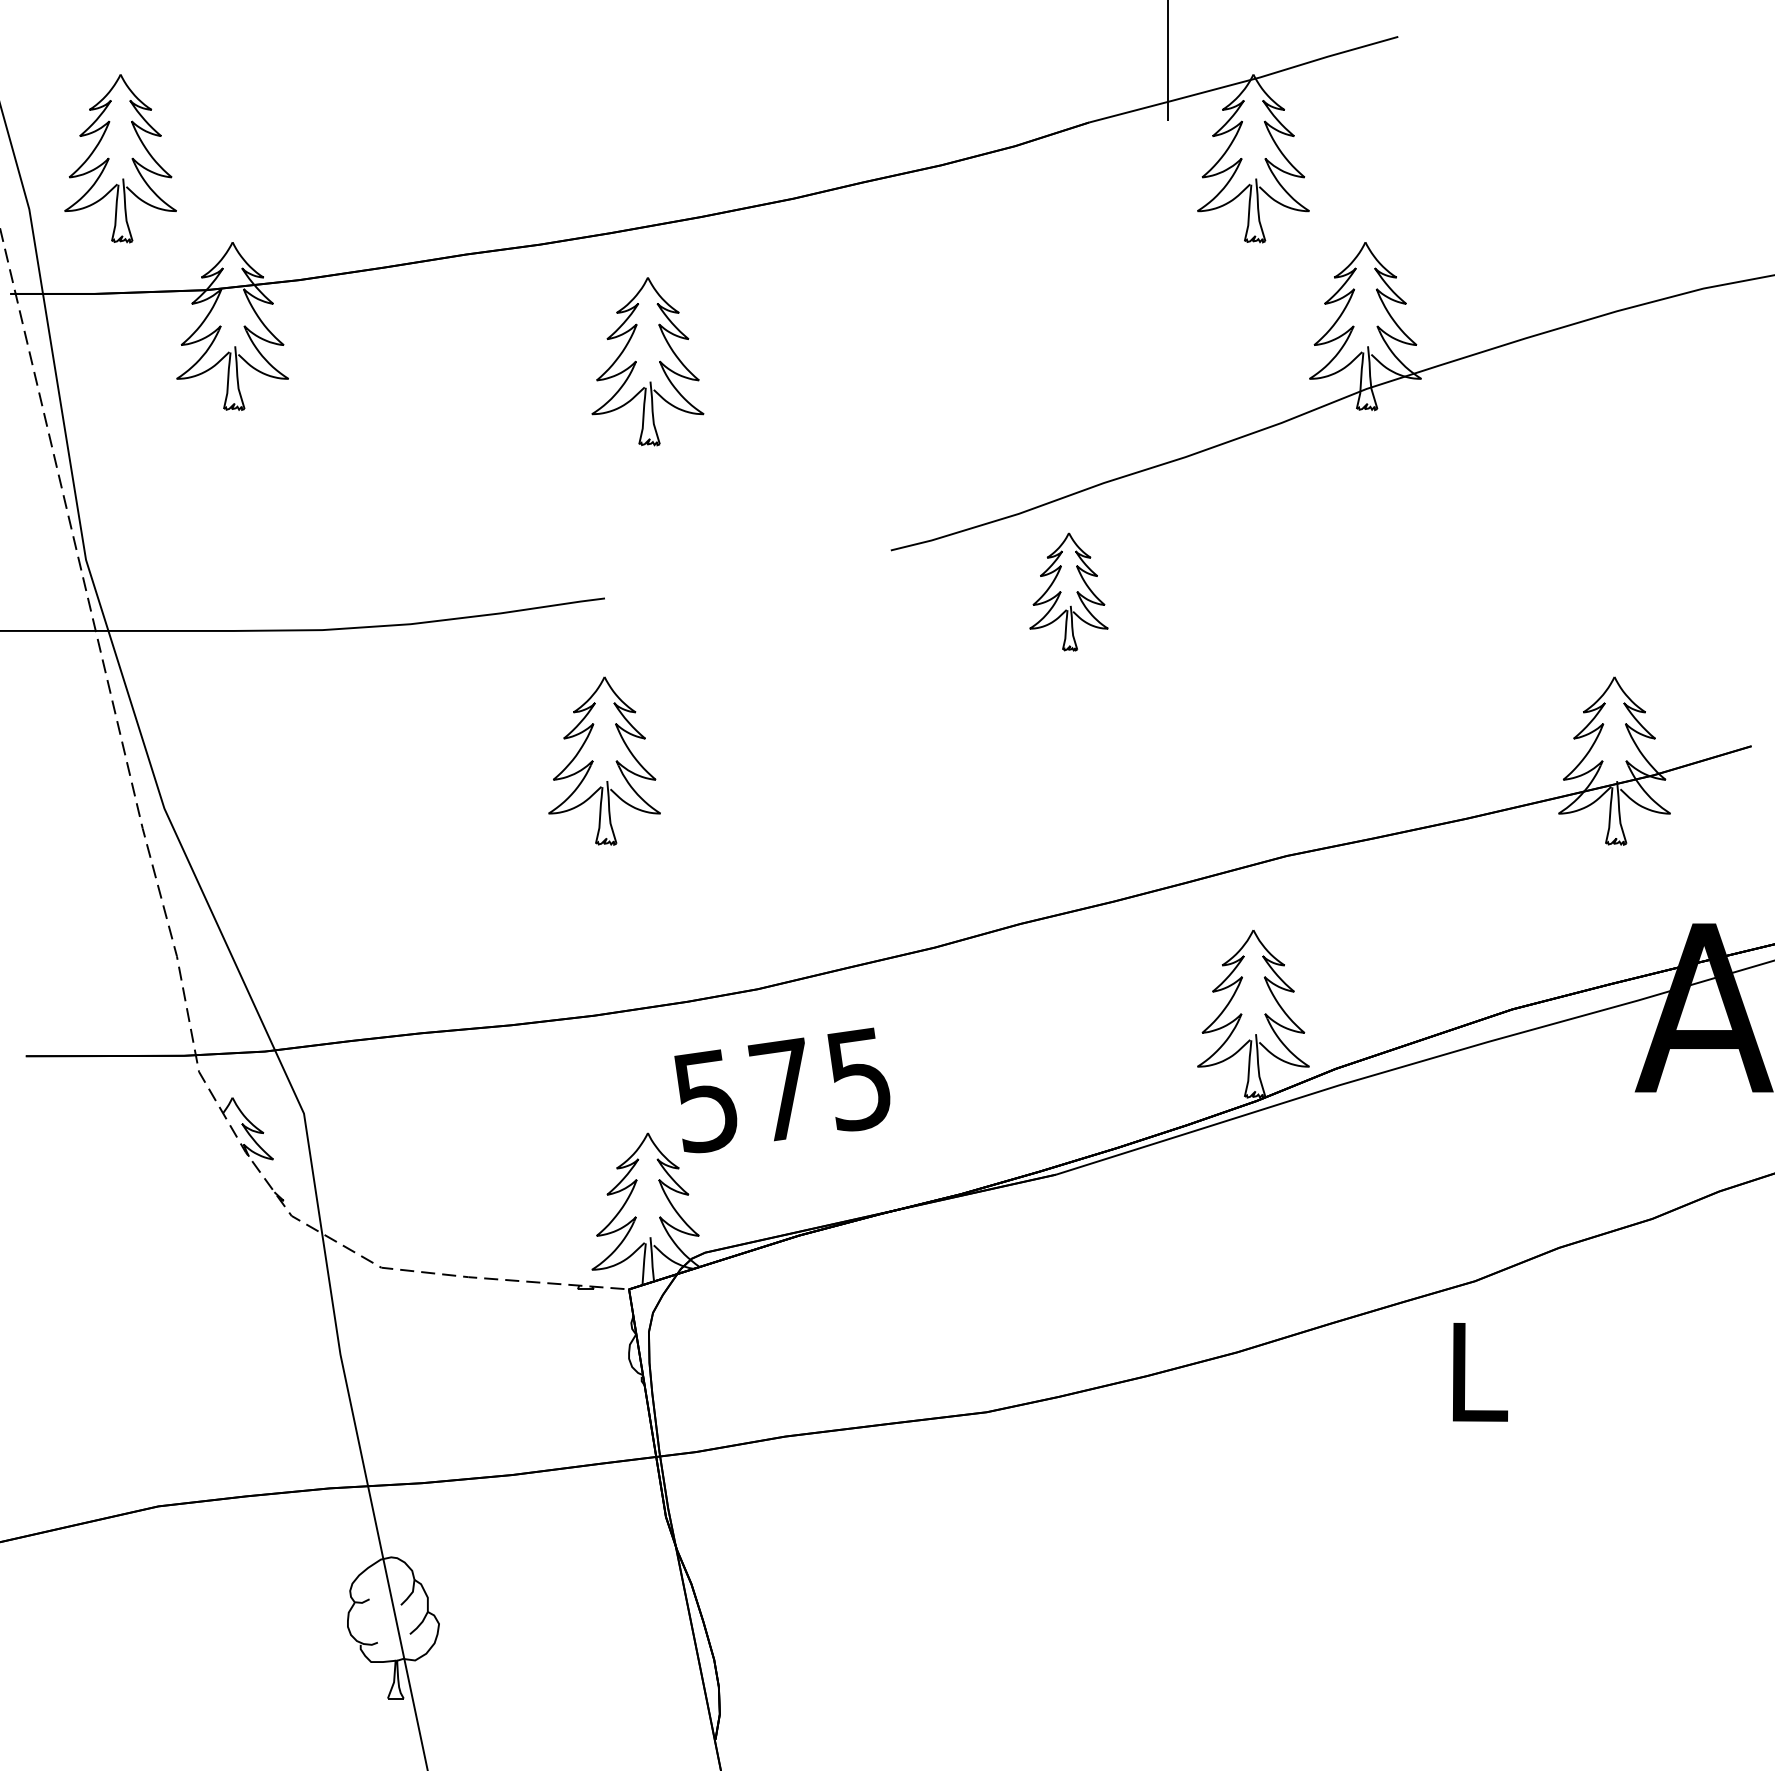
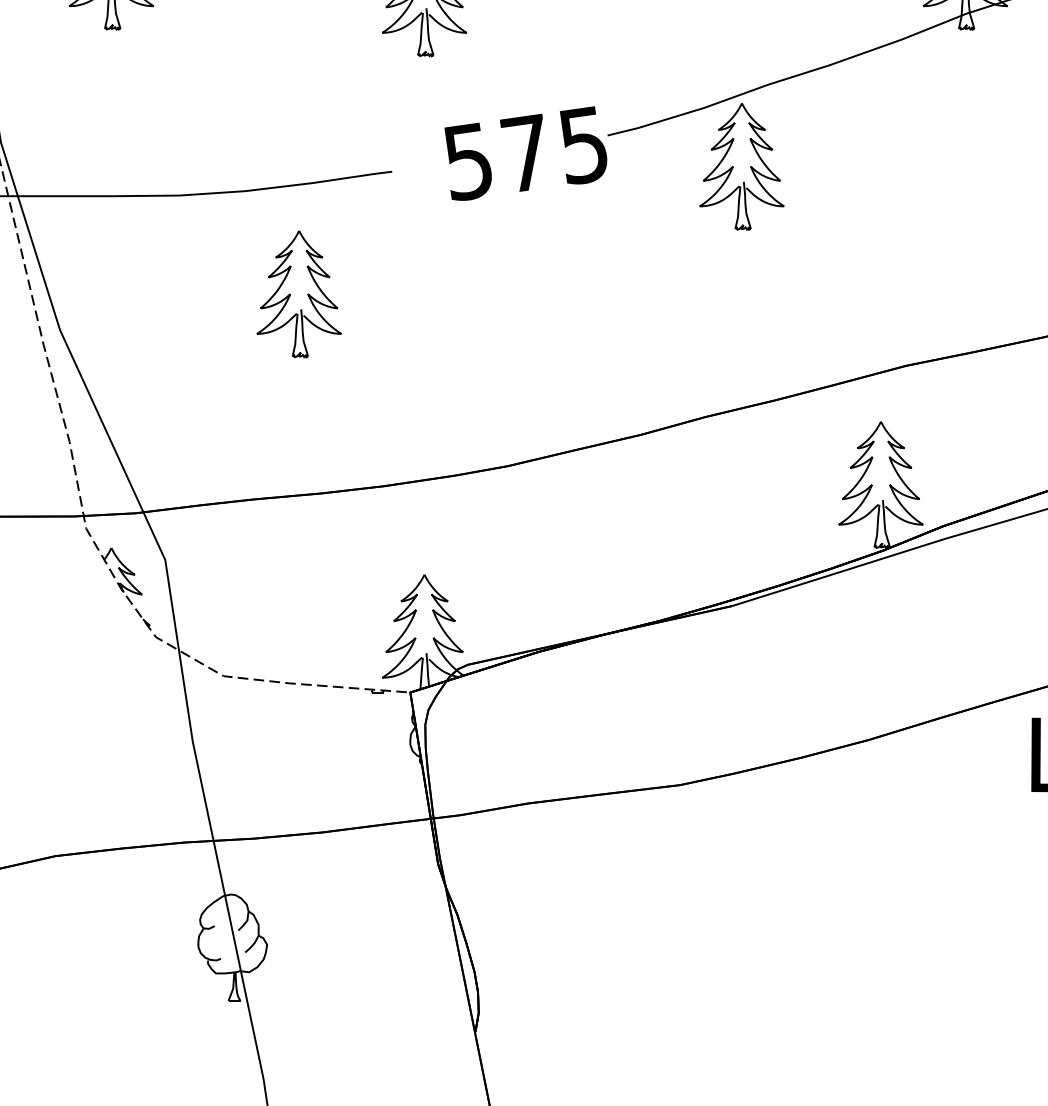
part: (1068, 591) -> (741, 166), size x1.43
part: (604, 760) -> (299, 293), moved
text: (782, 1090) -> (525, 153), moved

